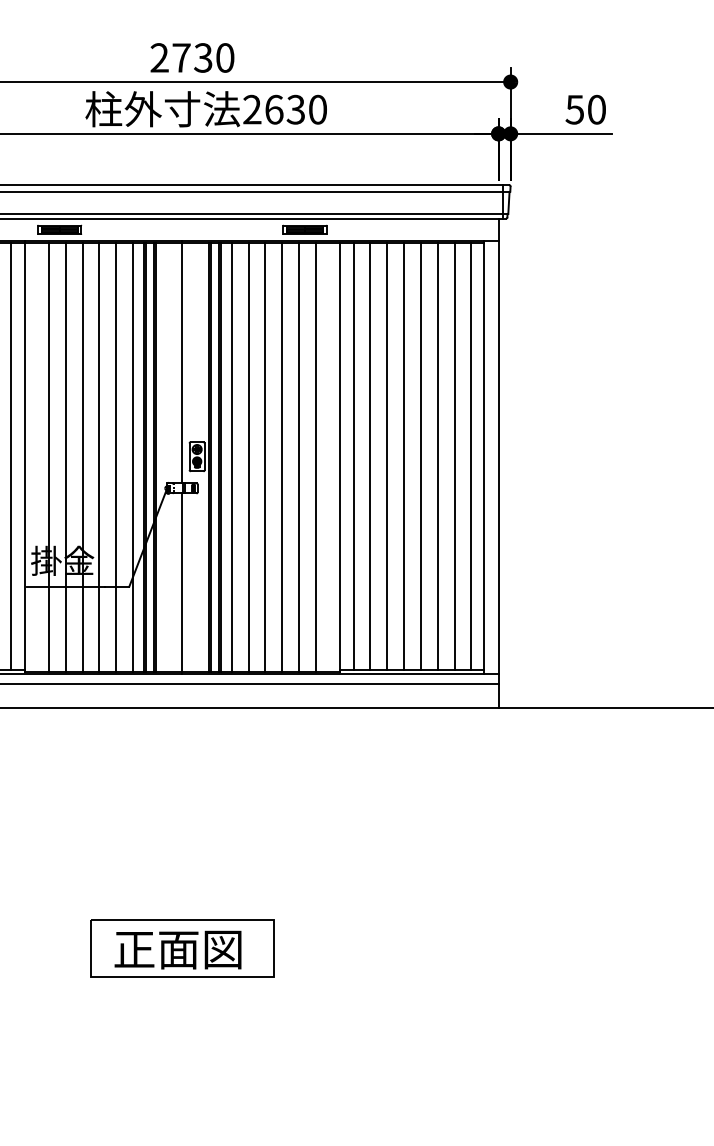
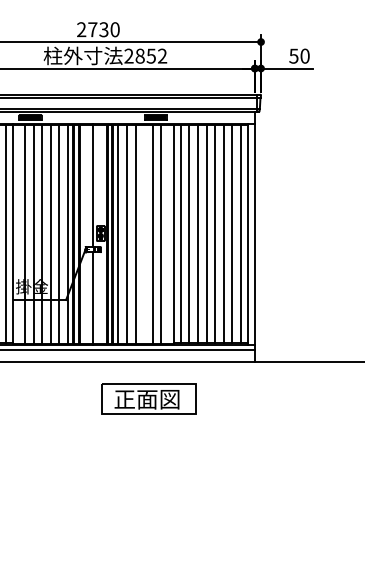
text: (296, 108) -> (151, 55), 2630 -> 2852
line: (282, 456) -> (144, 233), removed
part: (180, 947) -> (148, 398), moved

